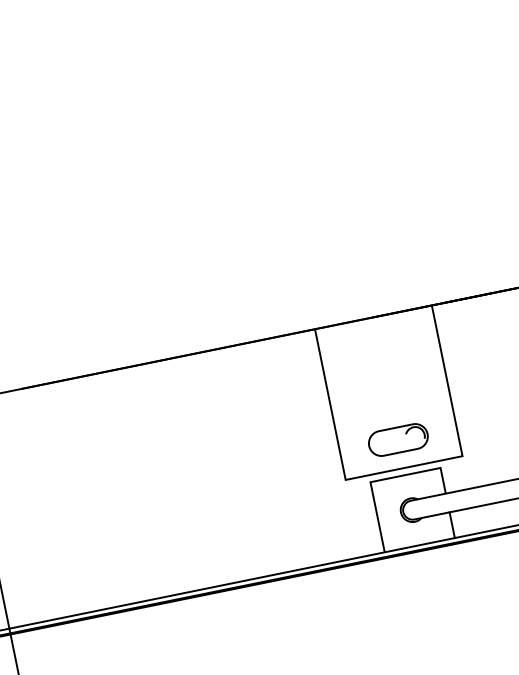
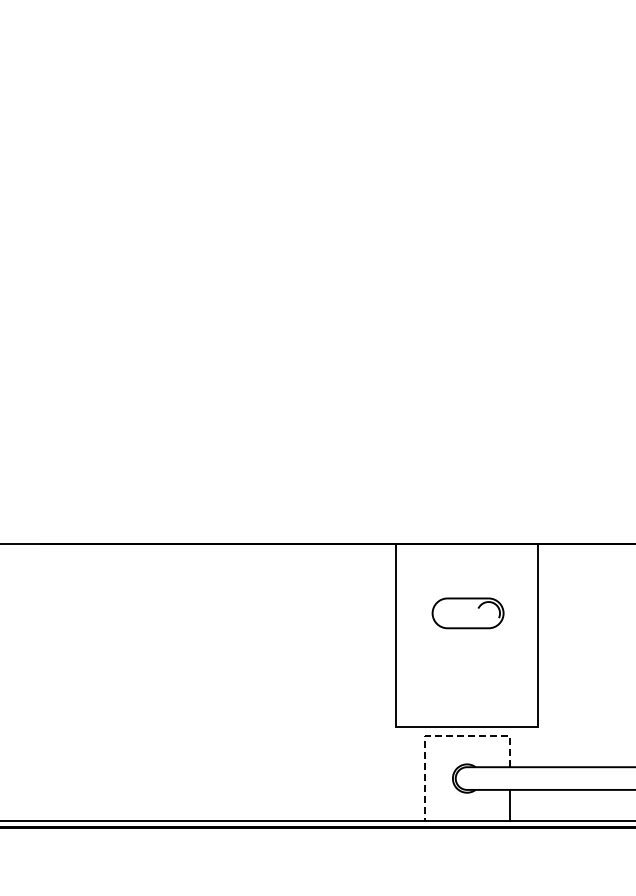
part: (397, 440) -> (467, 613), moved
line: (383, 479) -> (440, 735), solid -> dashed

